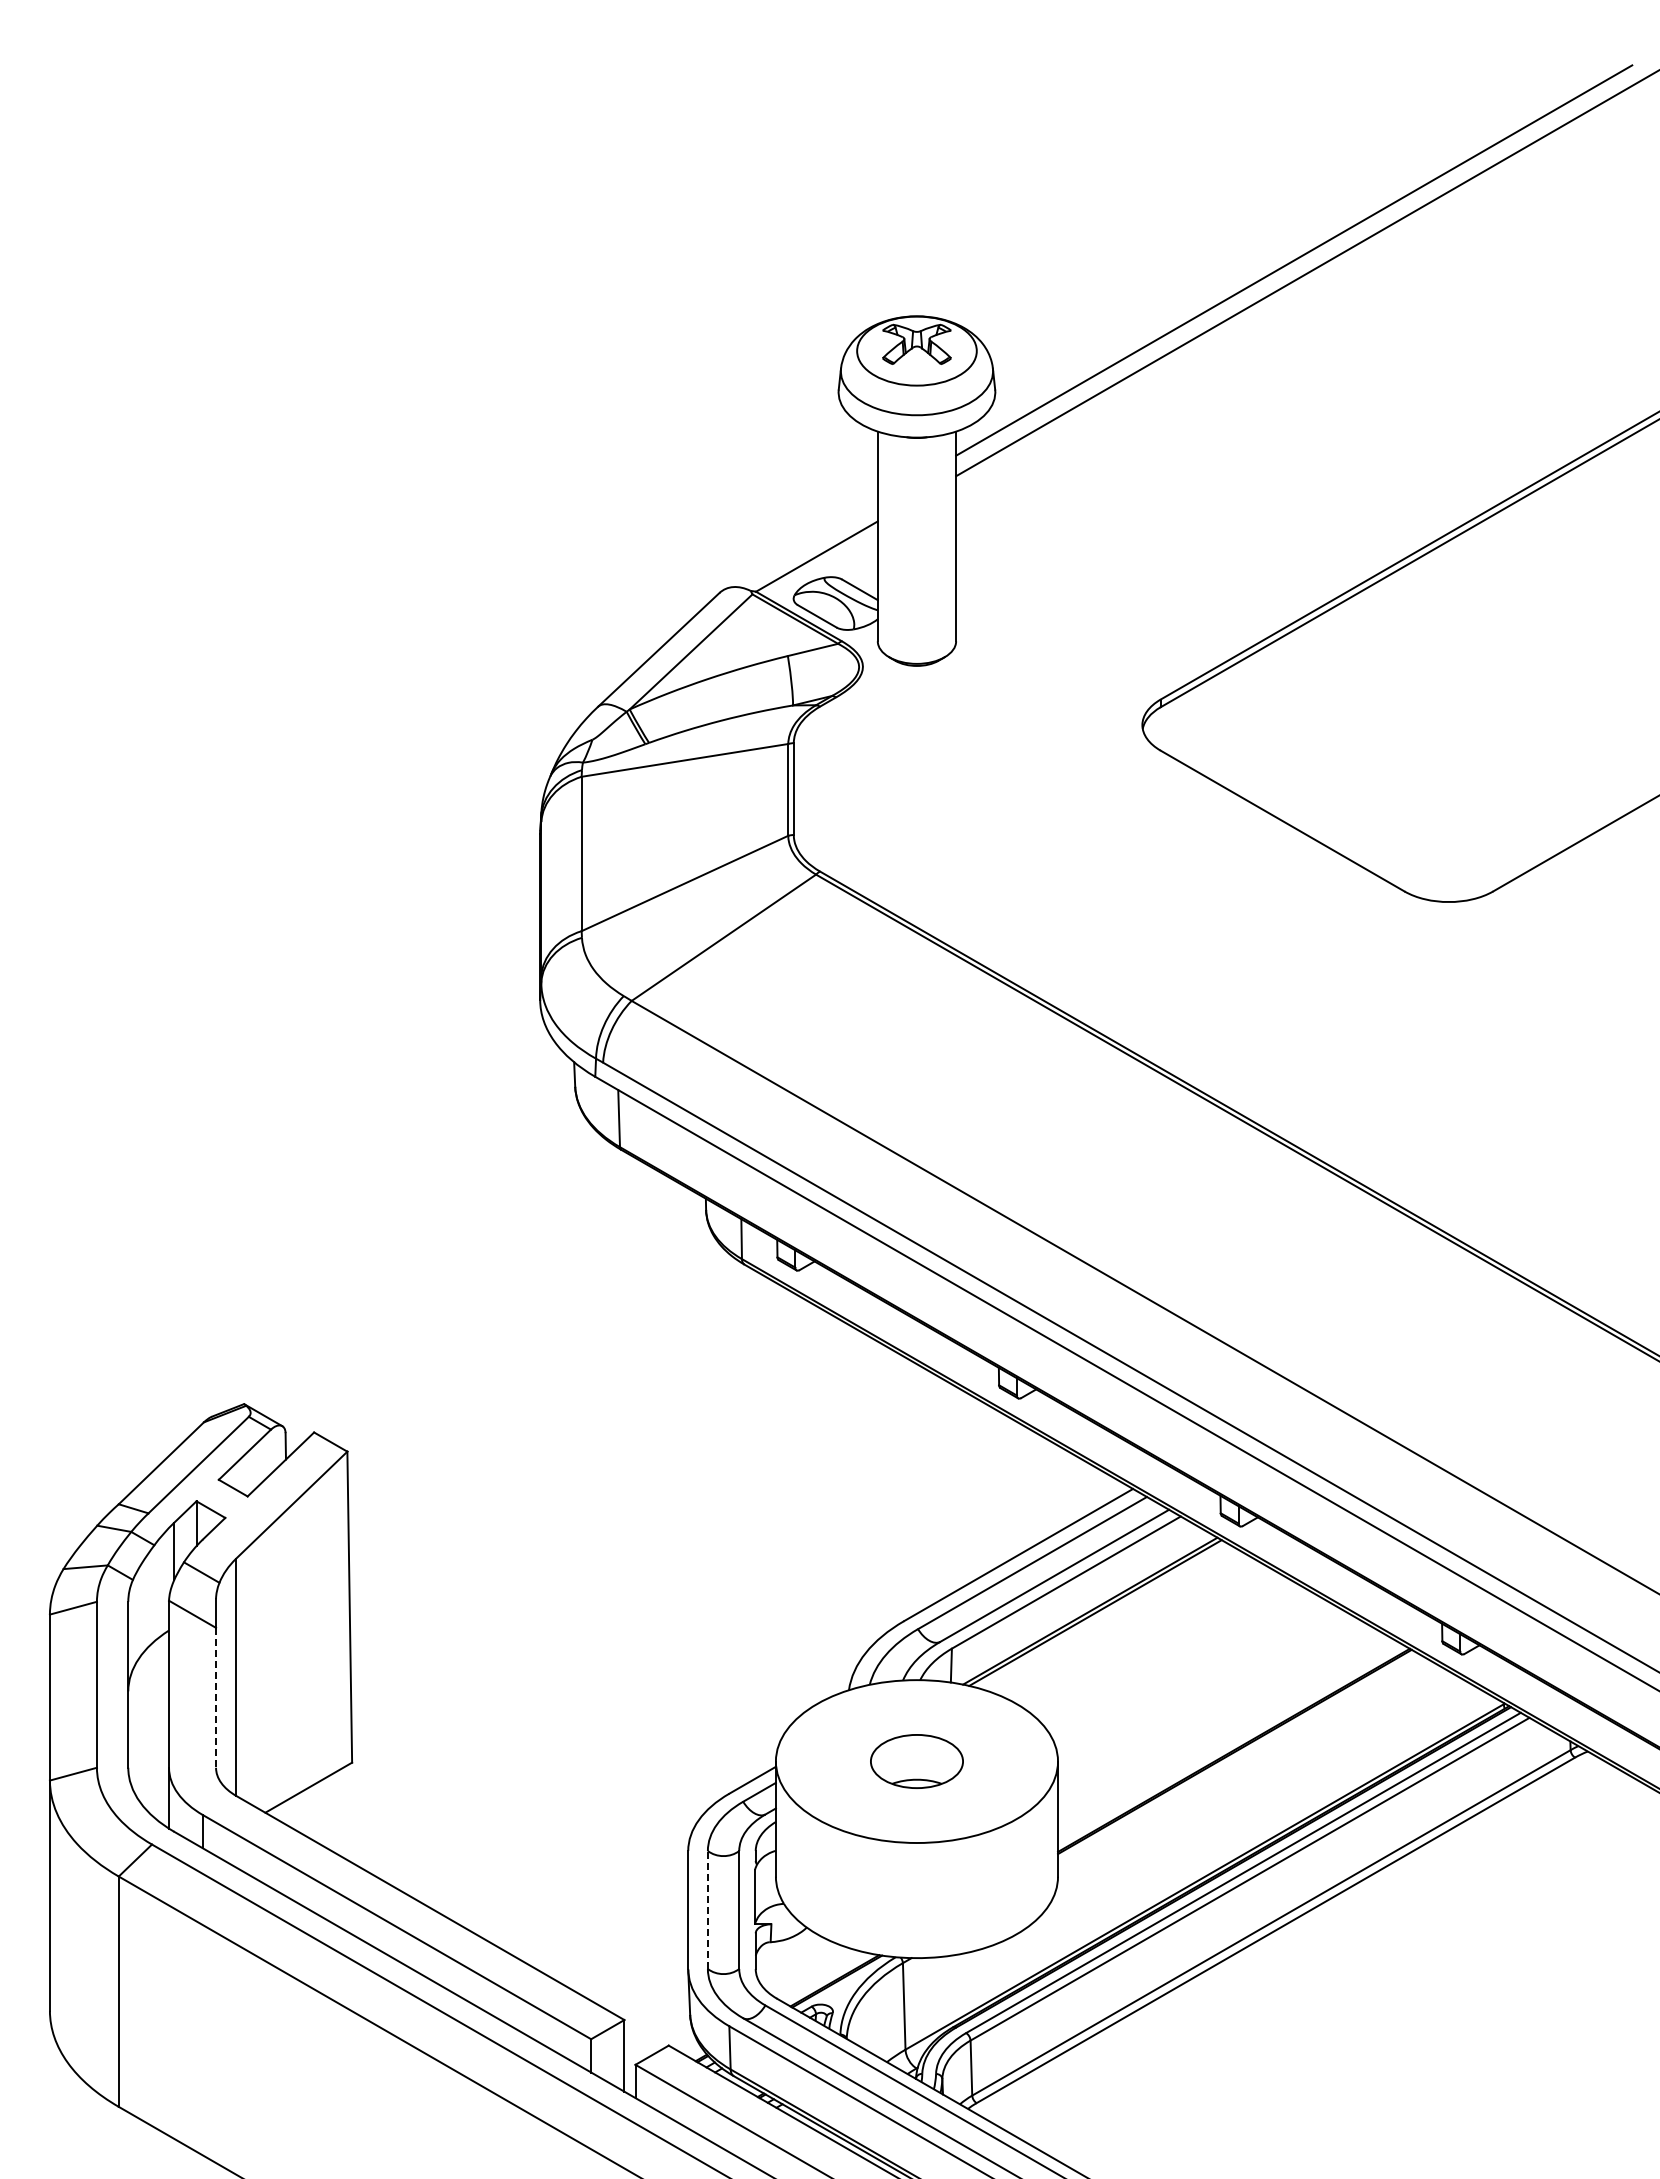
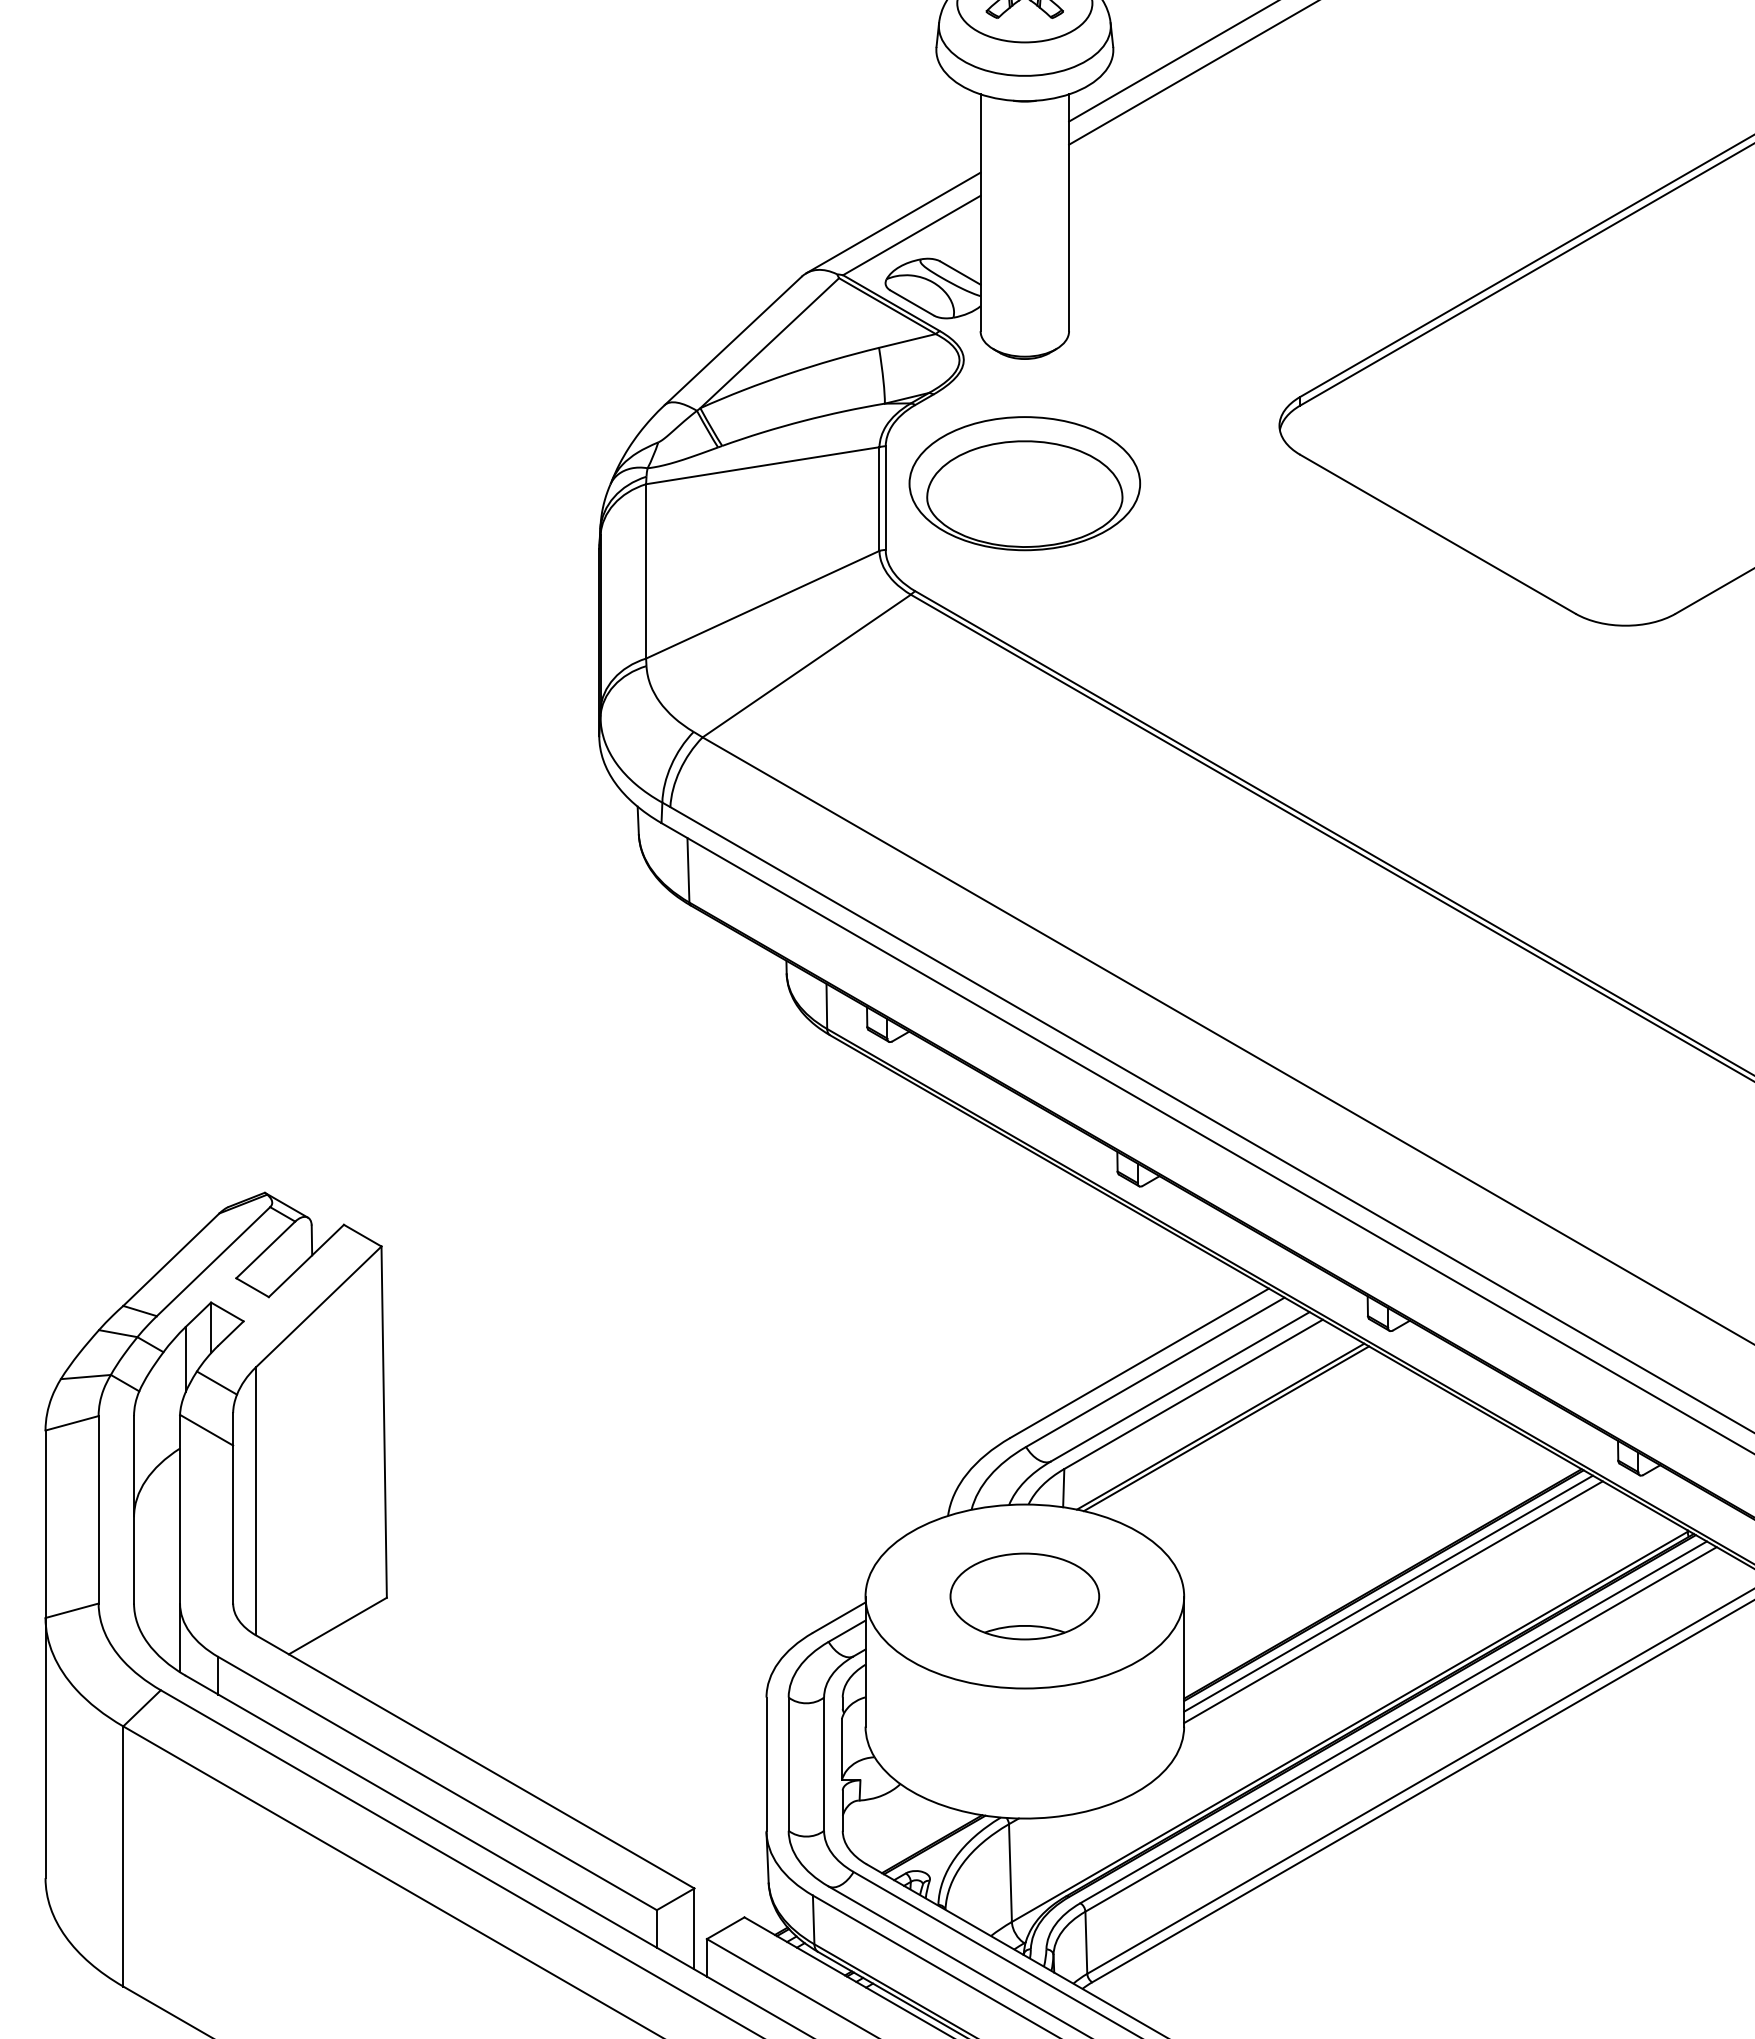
line: (800, 544) -> (893, 221), added
part: (916, 776) -> (1024, 483), added
line: (216, 1697) -> (233, 1524), dashed -> solid
line: (1238, 1758) -> (1388, 1593), added
part: (916, 1761) -> (1024, 1596), size x1.43
line: (1243, 1766) -> (1393, 1602), added
line: (707, 1909) -> (788, 1763), dashed -> solid

